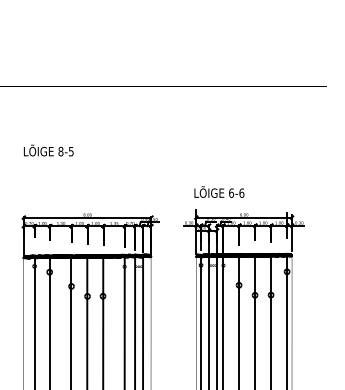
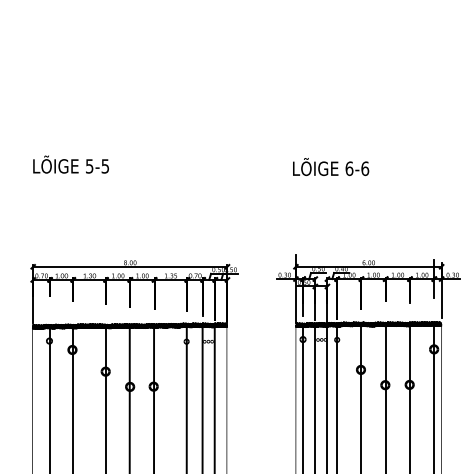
text: (60, 151) -> (88, 166), 8-5 -> 5-5
text: (219, 191) -> (331, 166), moved

